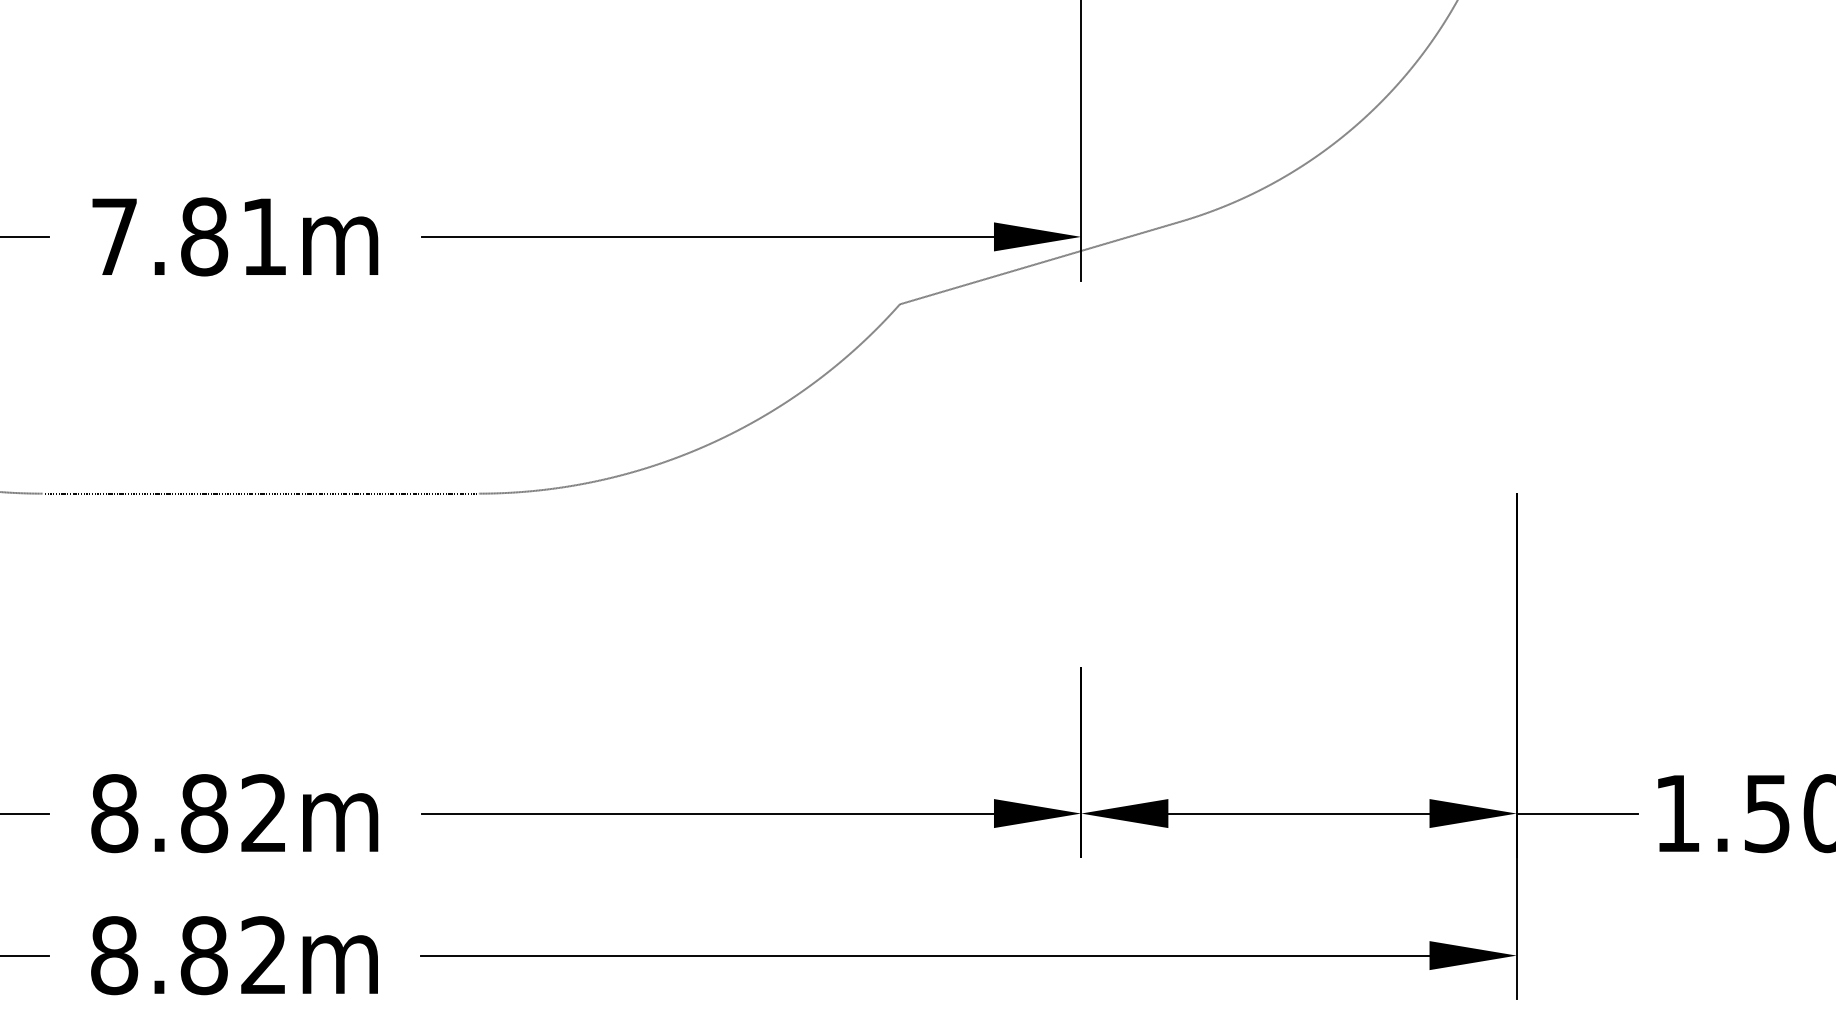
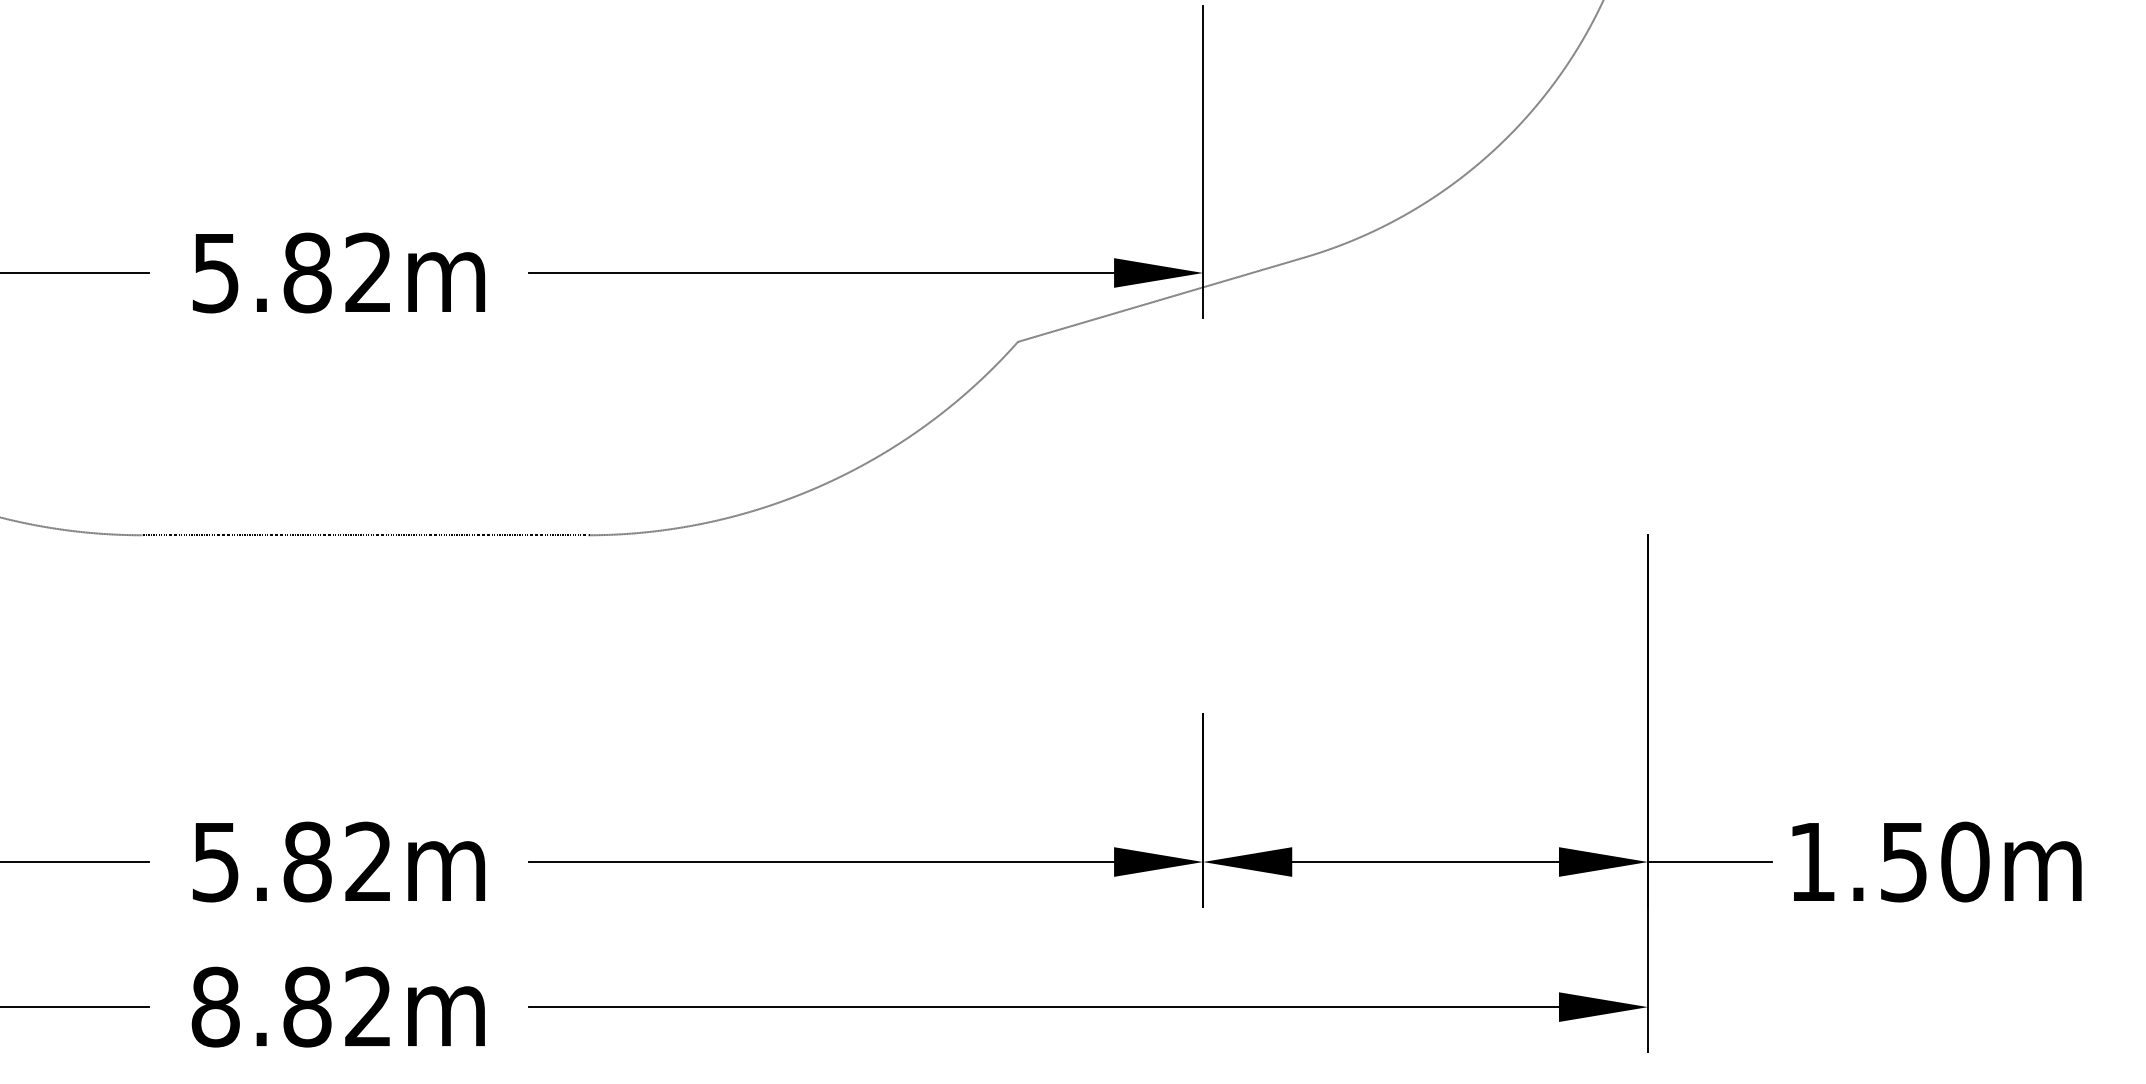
text: (188, 236) -> (291, 272), 7.81m -> 5.82m
text: (115, 813) -> (216, 861), 8.82m -> 5.82m

